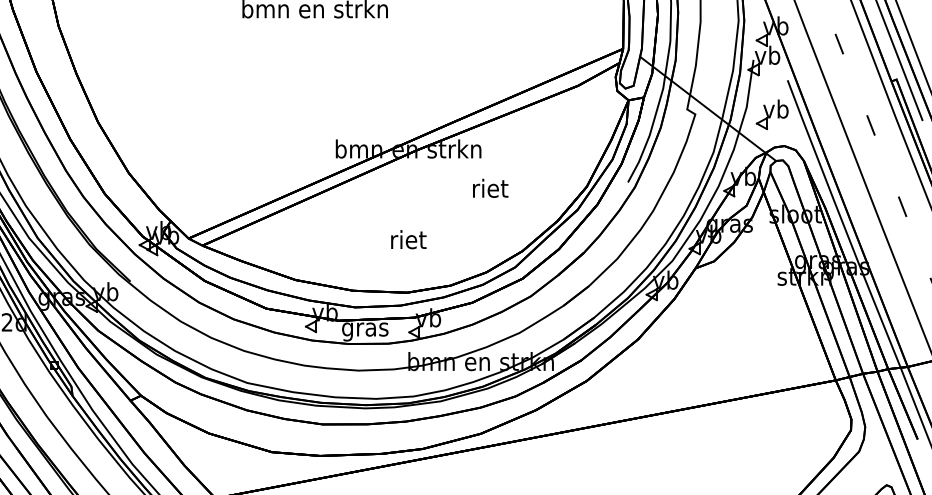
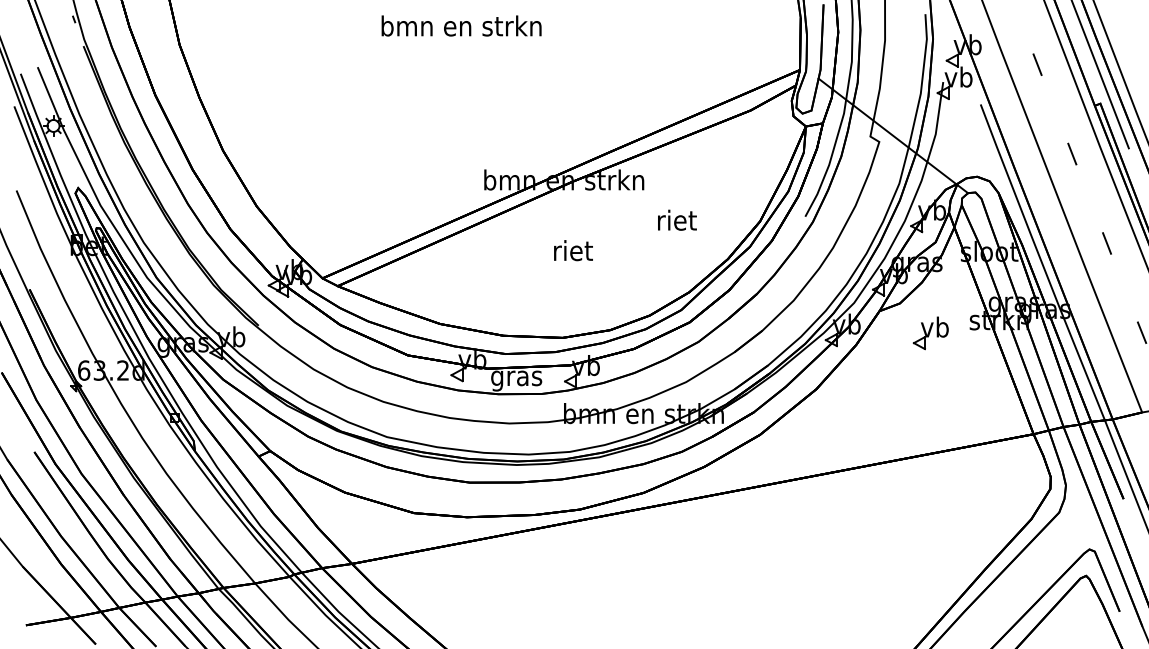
part: (771, 114) -> (930, 333), moved
text: (490, 187) -> (677, 219), moved
text: (408, 239) -> (573, 250), moved

